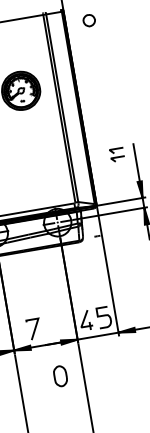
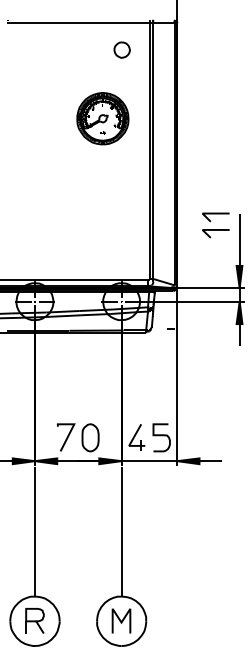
part: (88, 20) -> (121, 49), moved
part: (117, 155) -> (215, 225), size x1.43
part: (60, 376) -> (90, 437), moved

